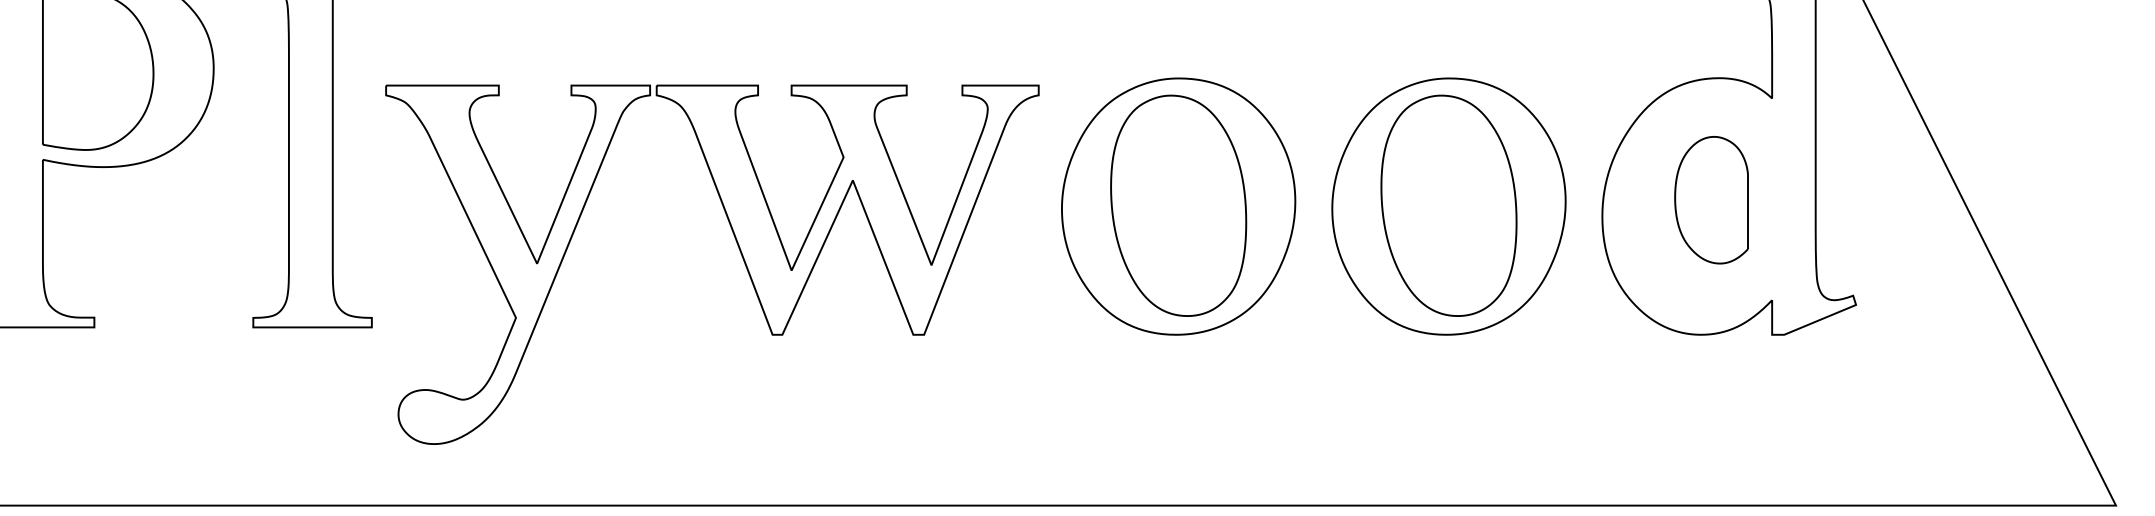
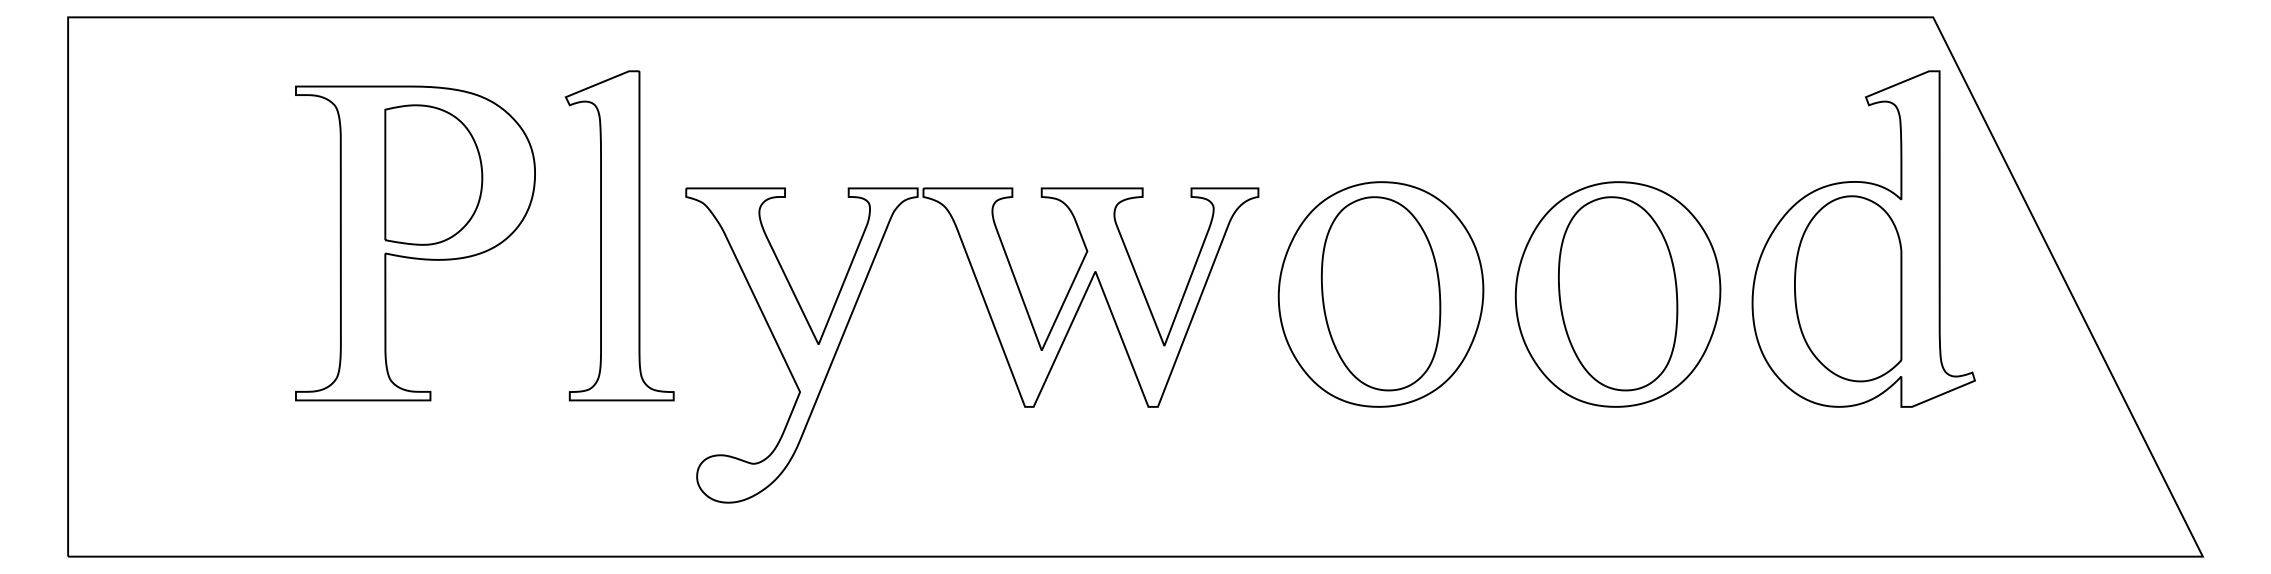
part: (1711, 199) -> (1848, 288), size x1.67

